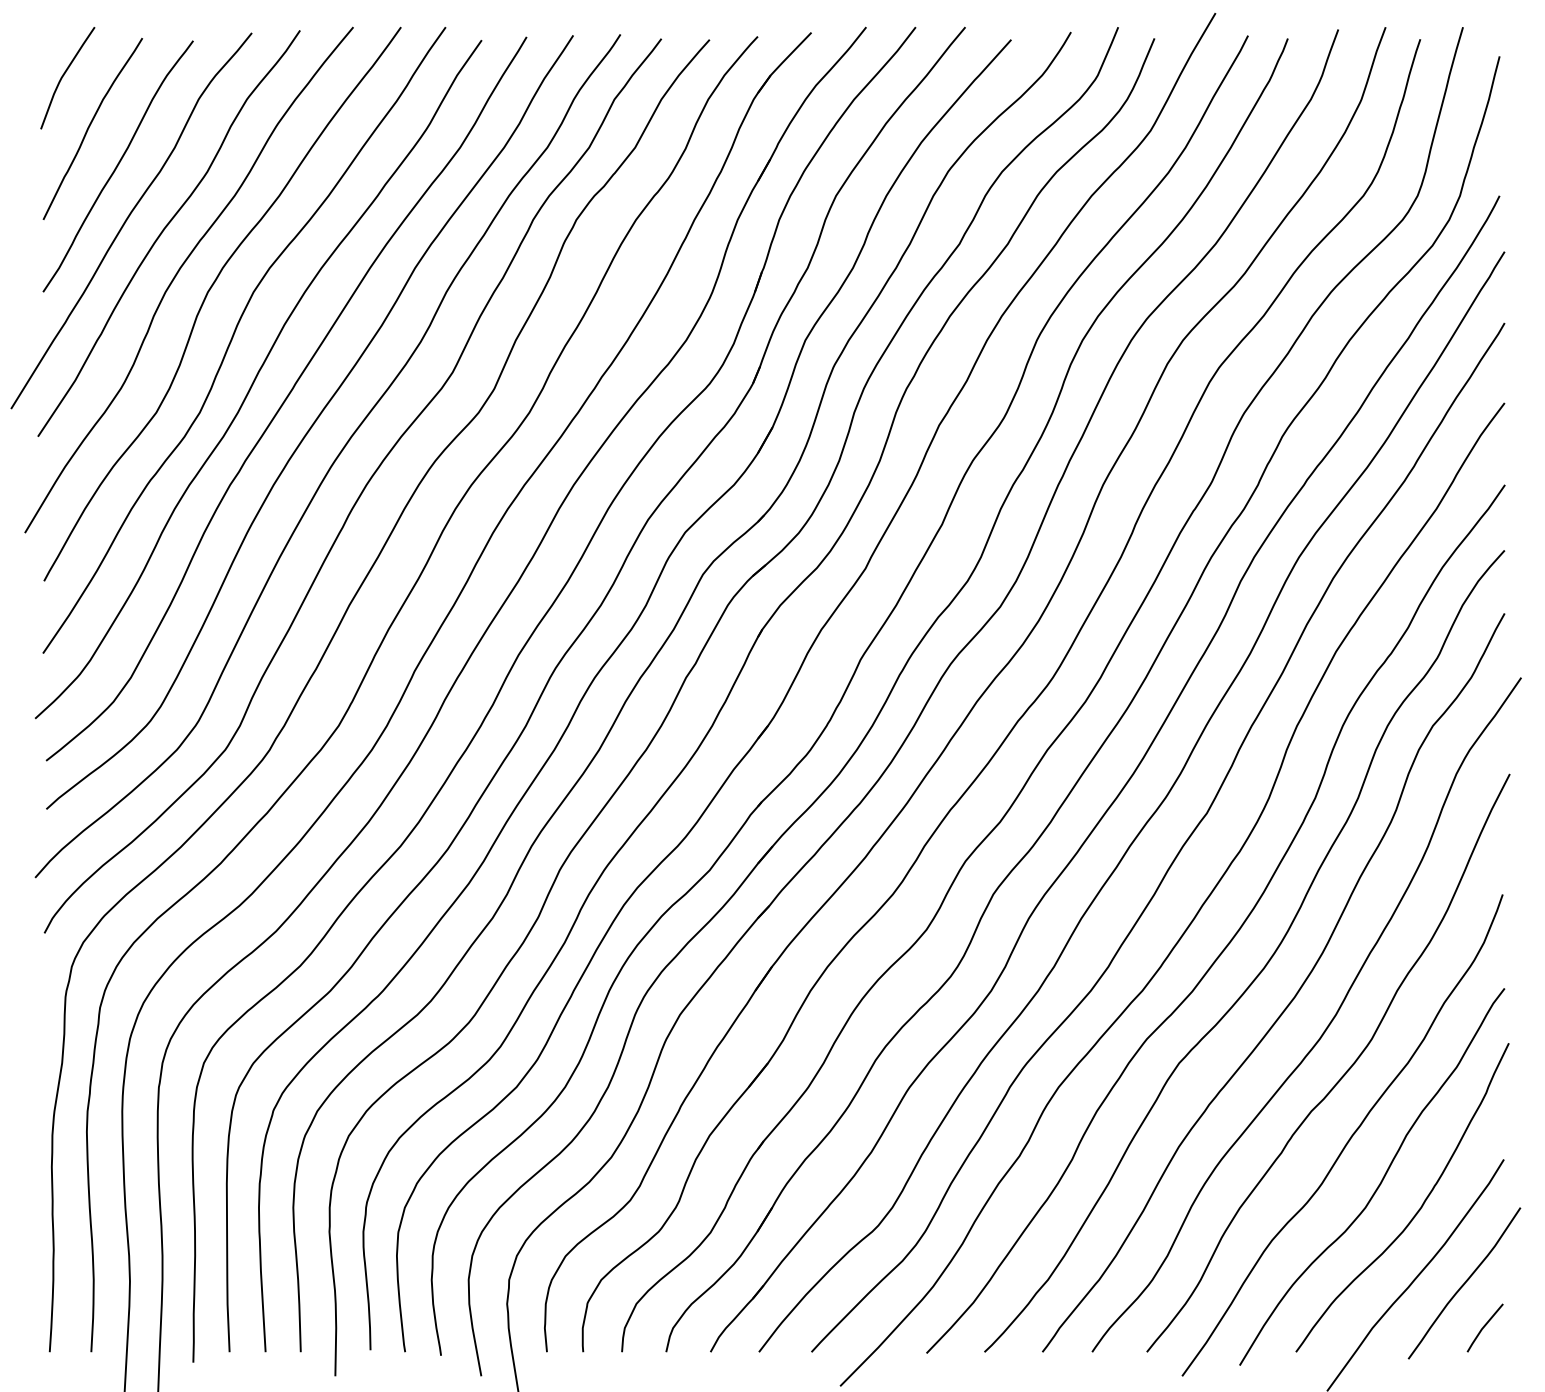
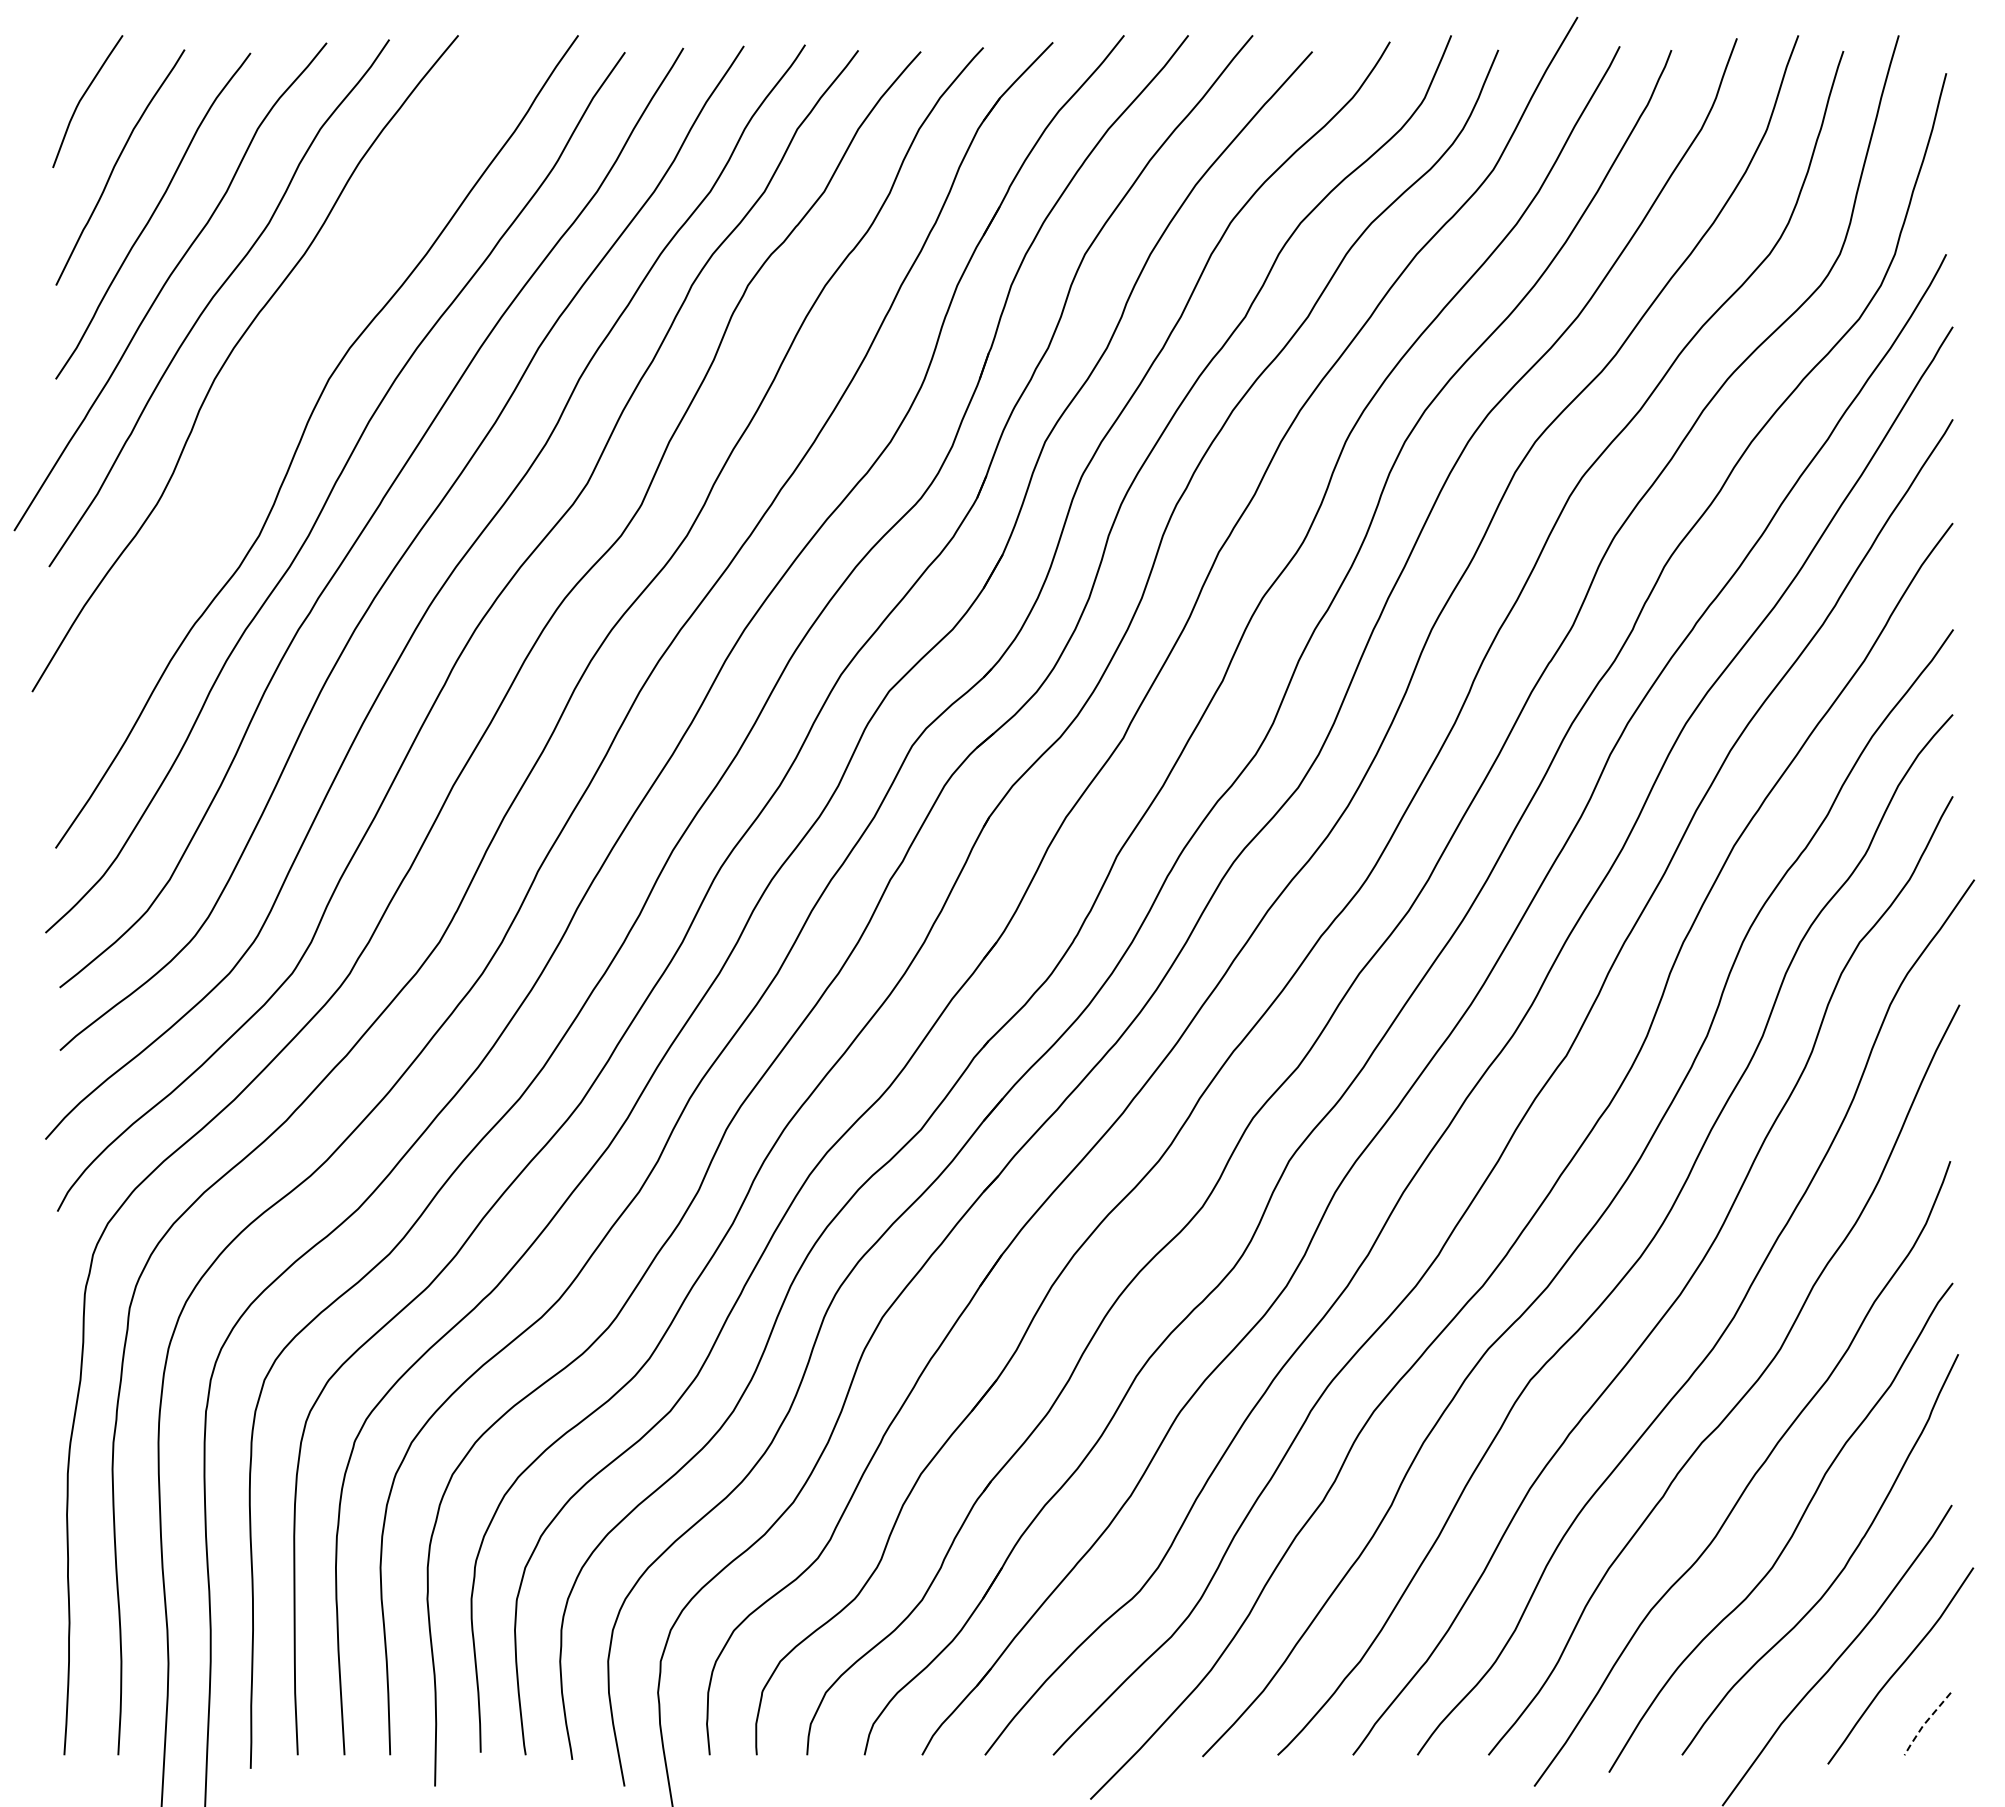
curve: (207, 296) -> (268, 384), removed
line: (1482, 1328) -> (1924, 1724), solid -> dashed

